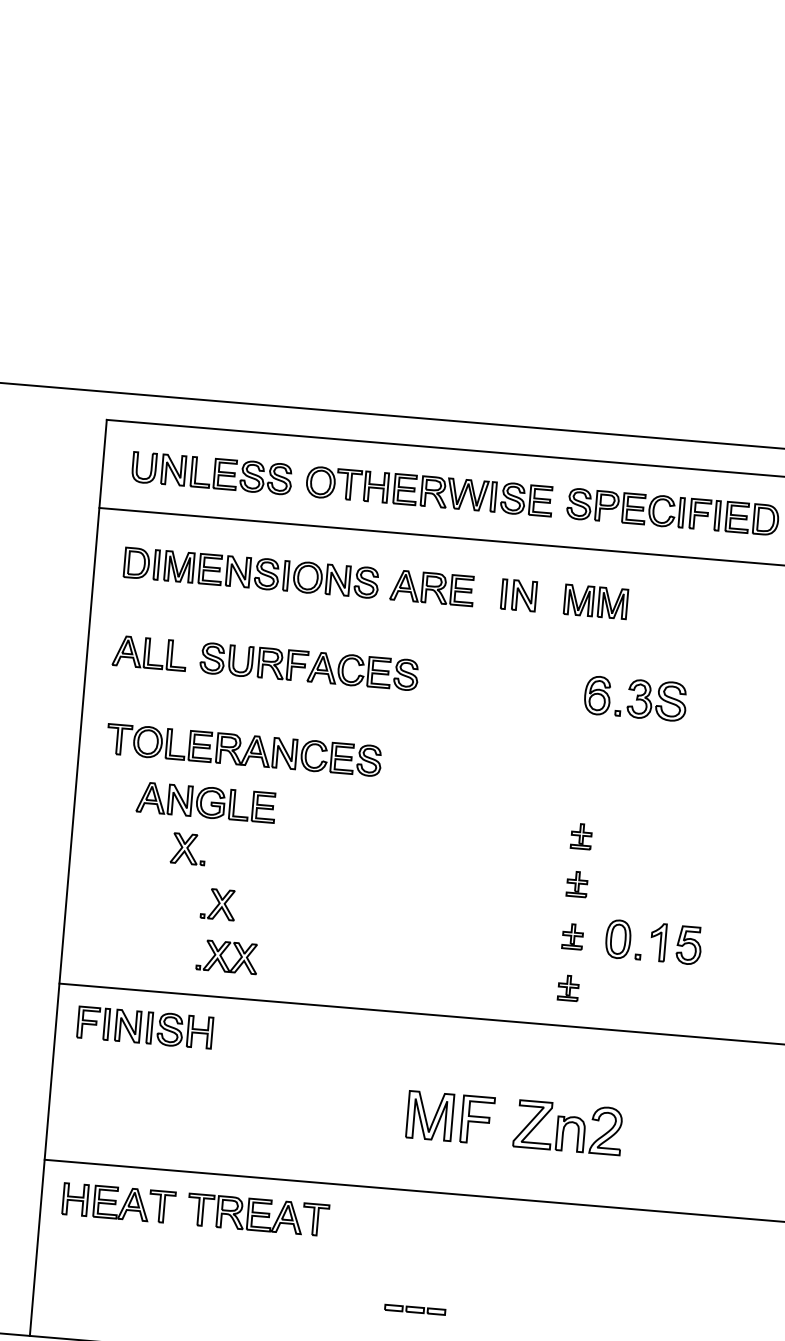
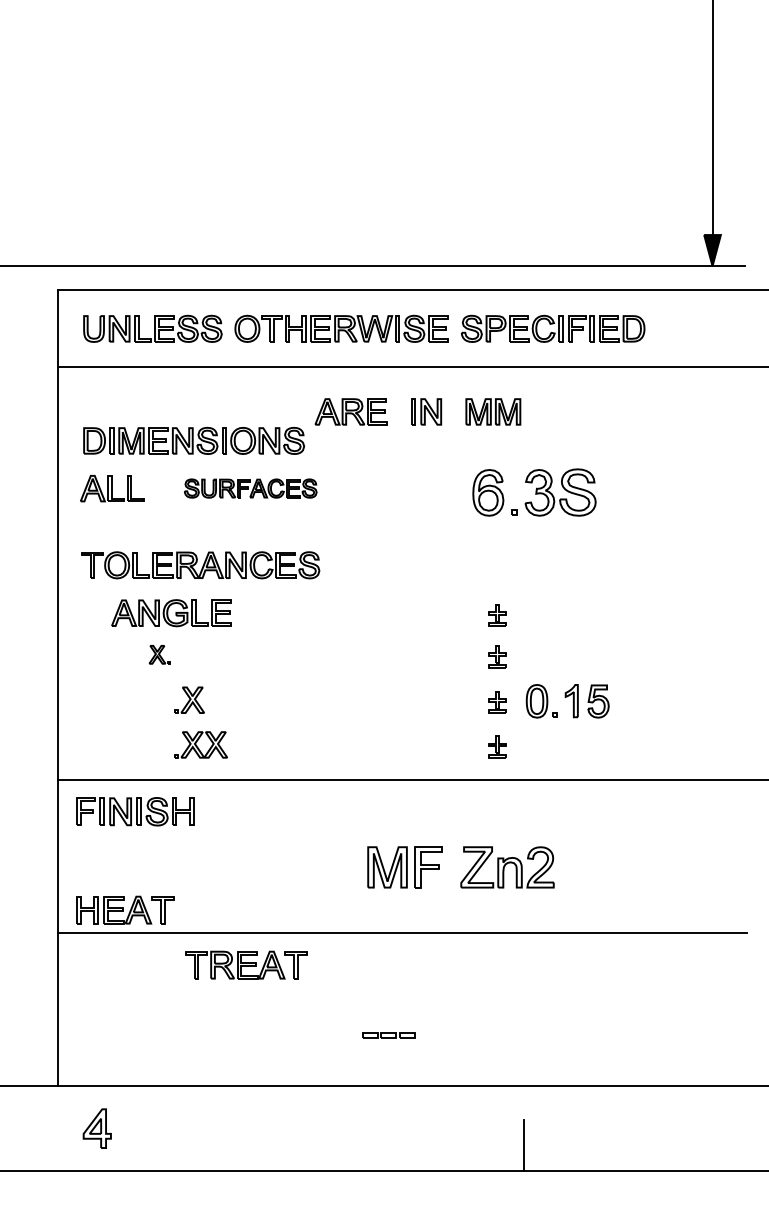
part: (251, 572) -> (194, 440), moved
part: (309, 666) -> (250, 488), size x0.7
part: (635, 697) -> (534, 491), size x1.4
part: (188, 848) -> (159, 654), size x0.7
part: (119, 1202) -> (125, 909), moved

